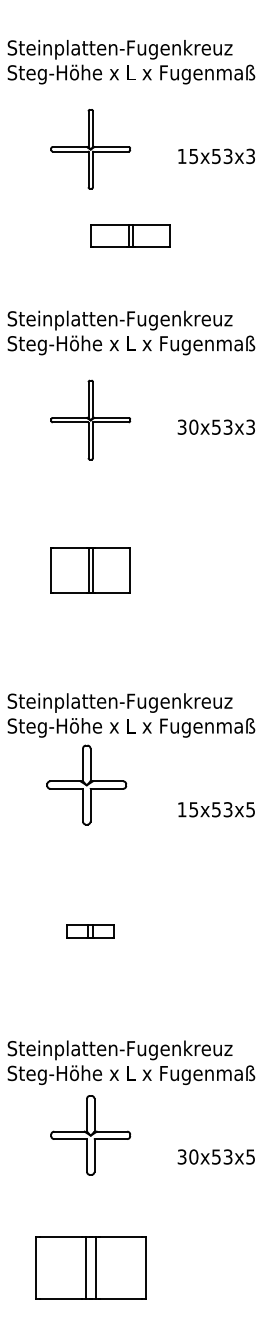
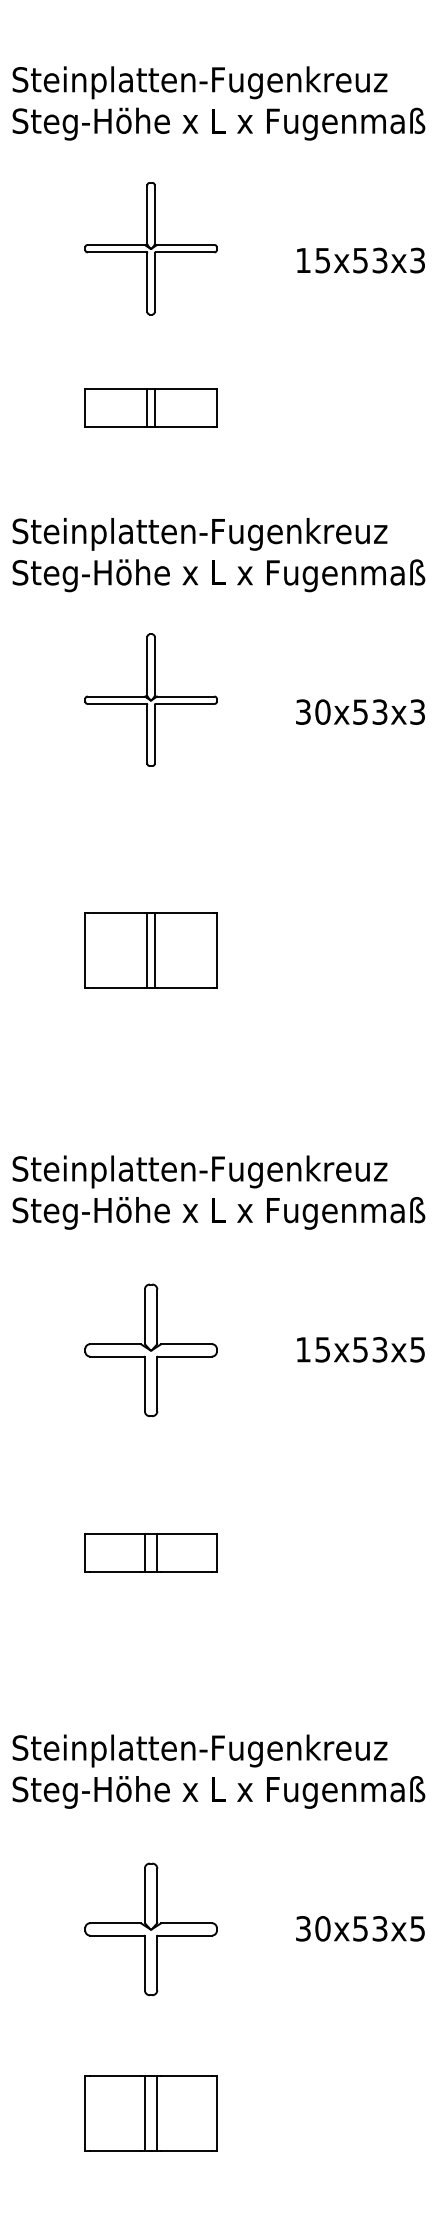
part: (130, 235) -> (150, 407), moved
part: (86, 784) -> (150, 1349), moved
part: (90, 931) -> (150, 1552), size x1.67
part: (90, 1135) -> (150, 1929), moved
part: (90, 1267) -> (150, 2112), size x0.71

